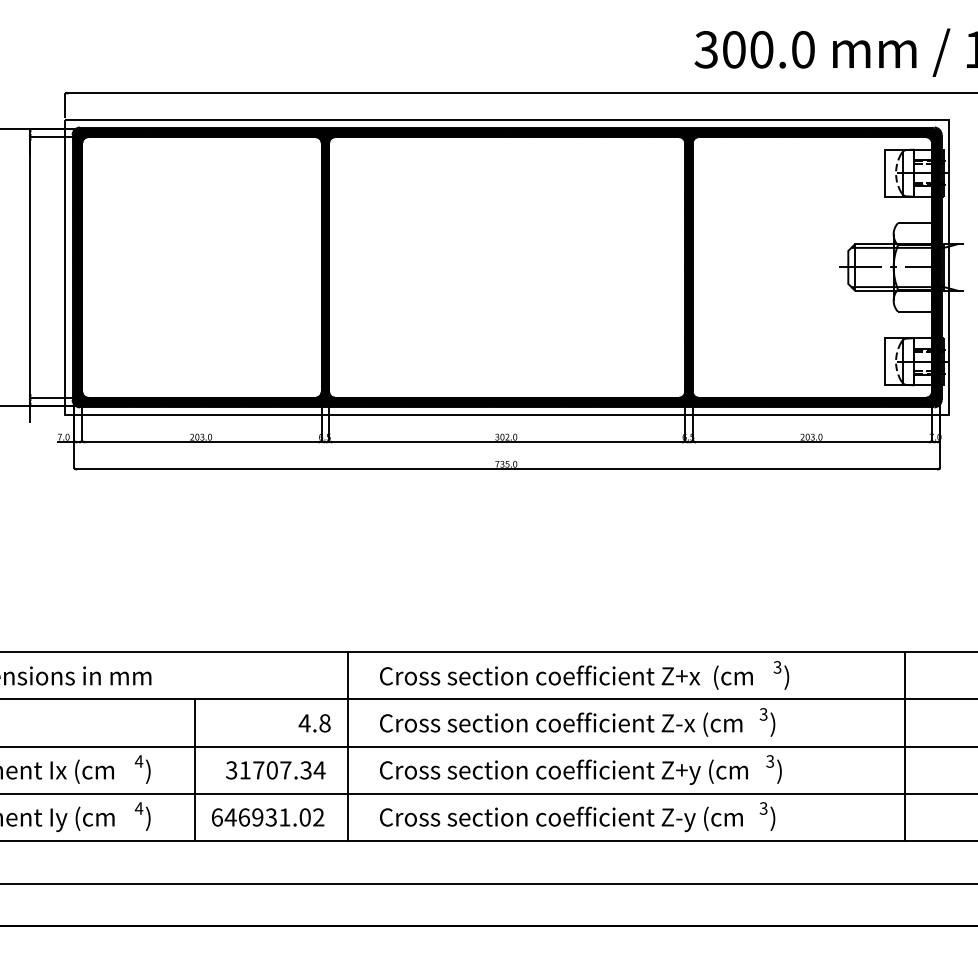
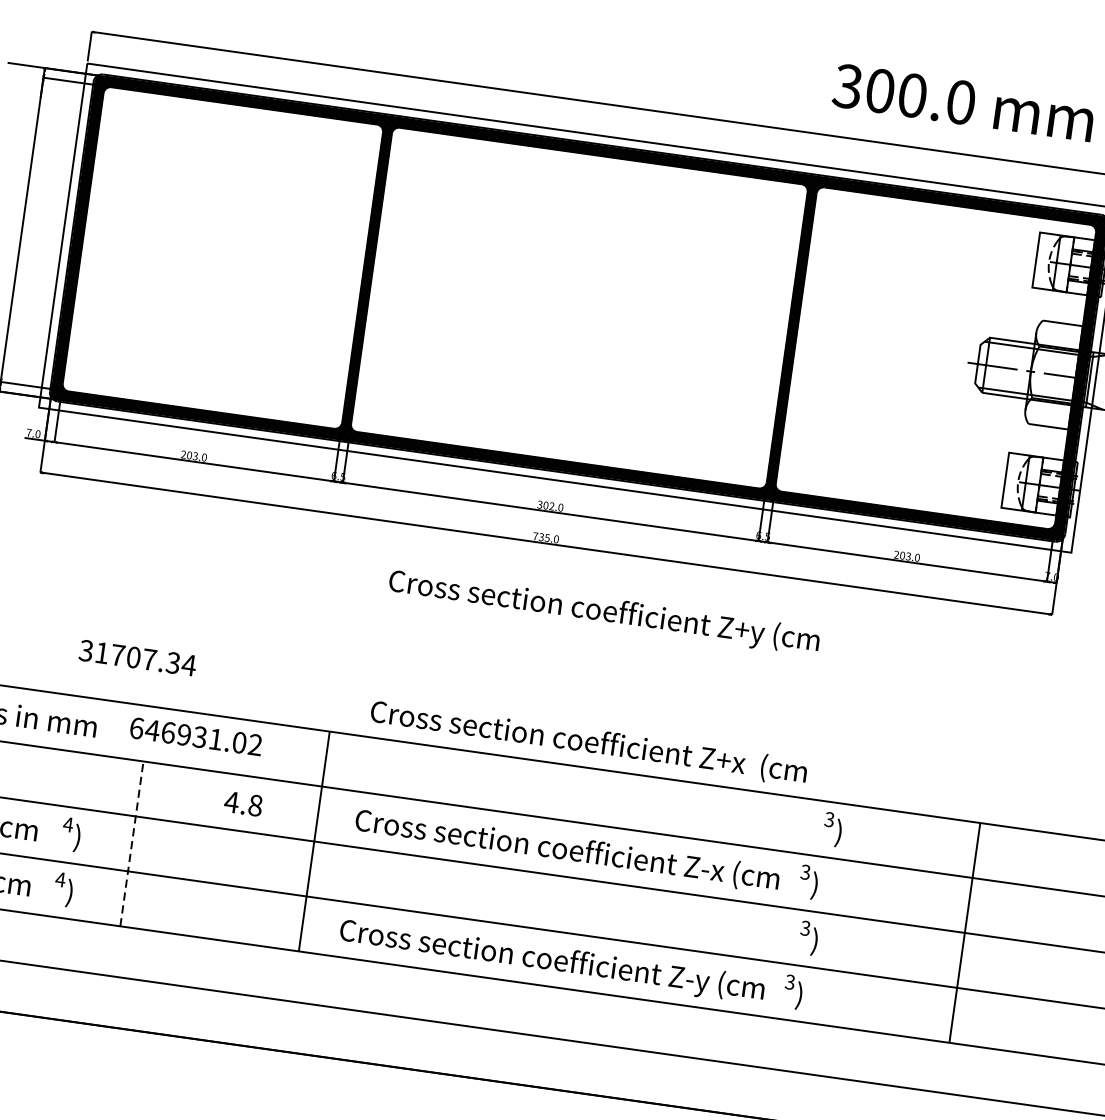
text: (566, 677) -> (588, 743), moved
text: (314, 723) -> (243, 804), moved
line: (194, 770) -> (131, 844), solid -> dashed
text: (275, 770) -> (137, 658), moved
text: (563, 771) -> (603, 611), moved
text: (268, 817) -> (196, 736), moved

